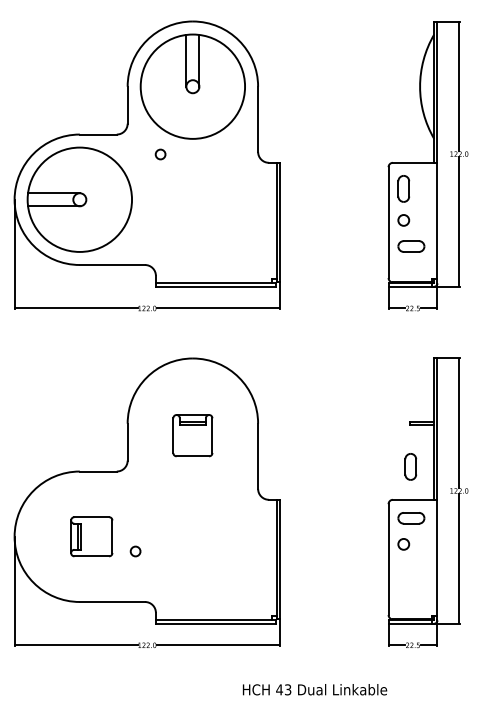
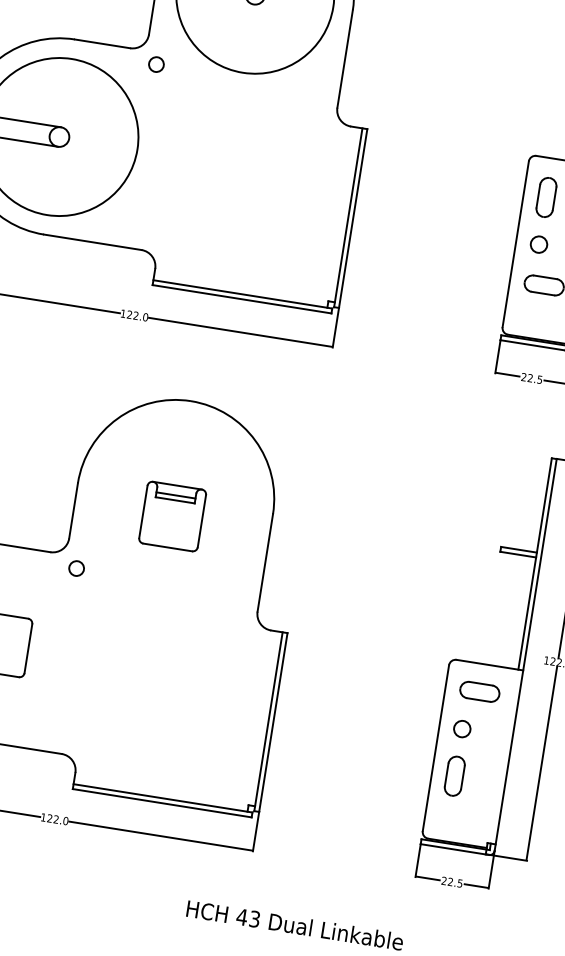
circle: (160, 154) -> (156, 64), moved
part: (410, 466) -> (454, 775), moved
circle: (135, 551) -> (76, 568), moved

